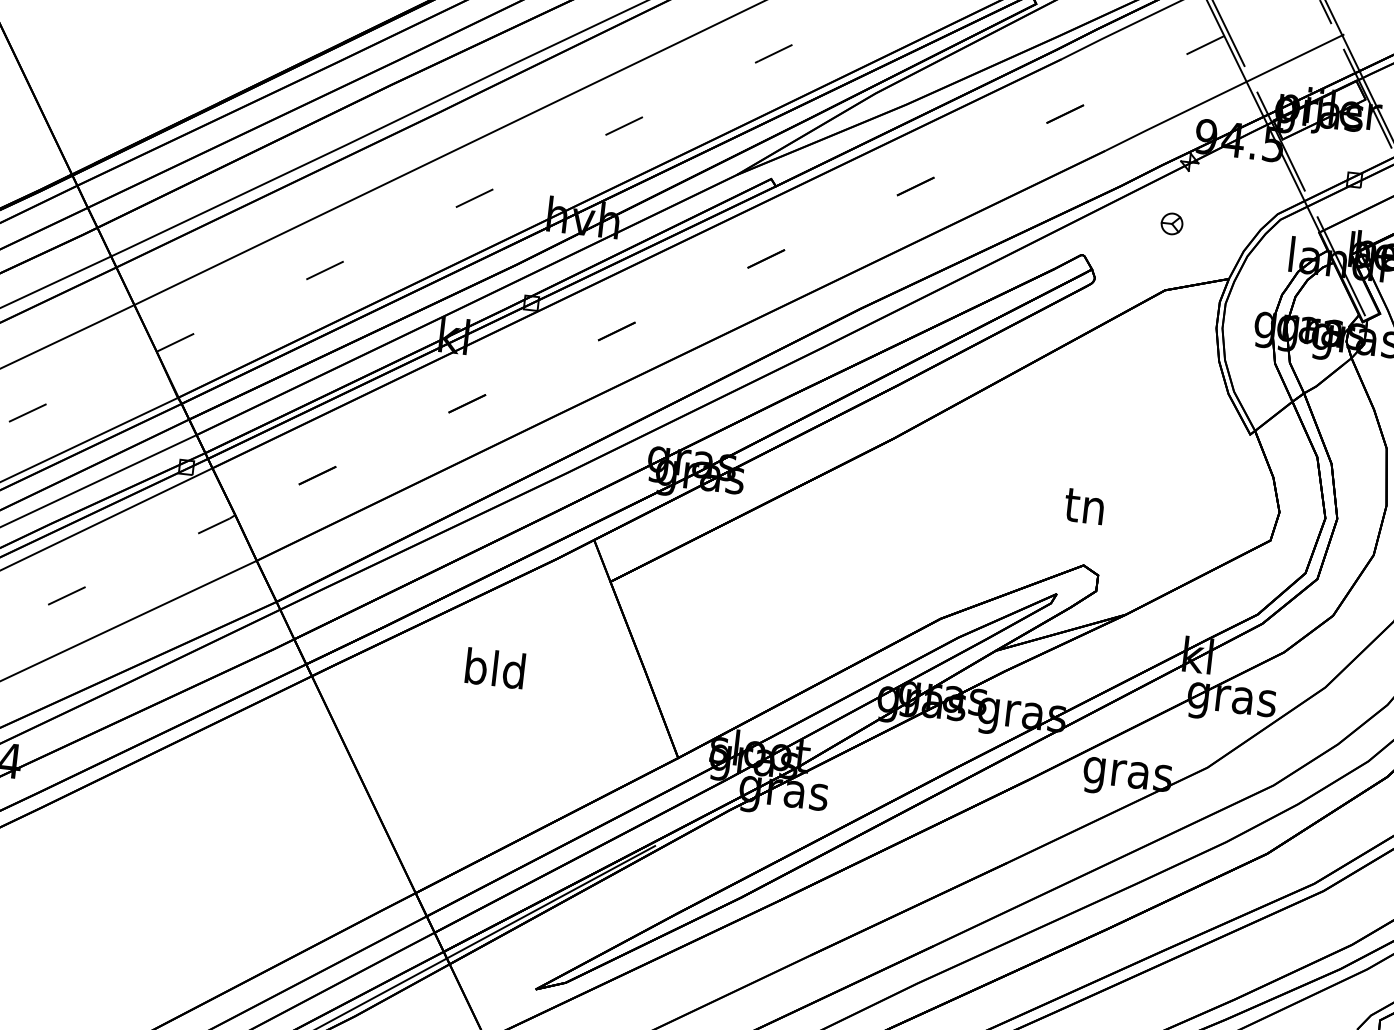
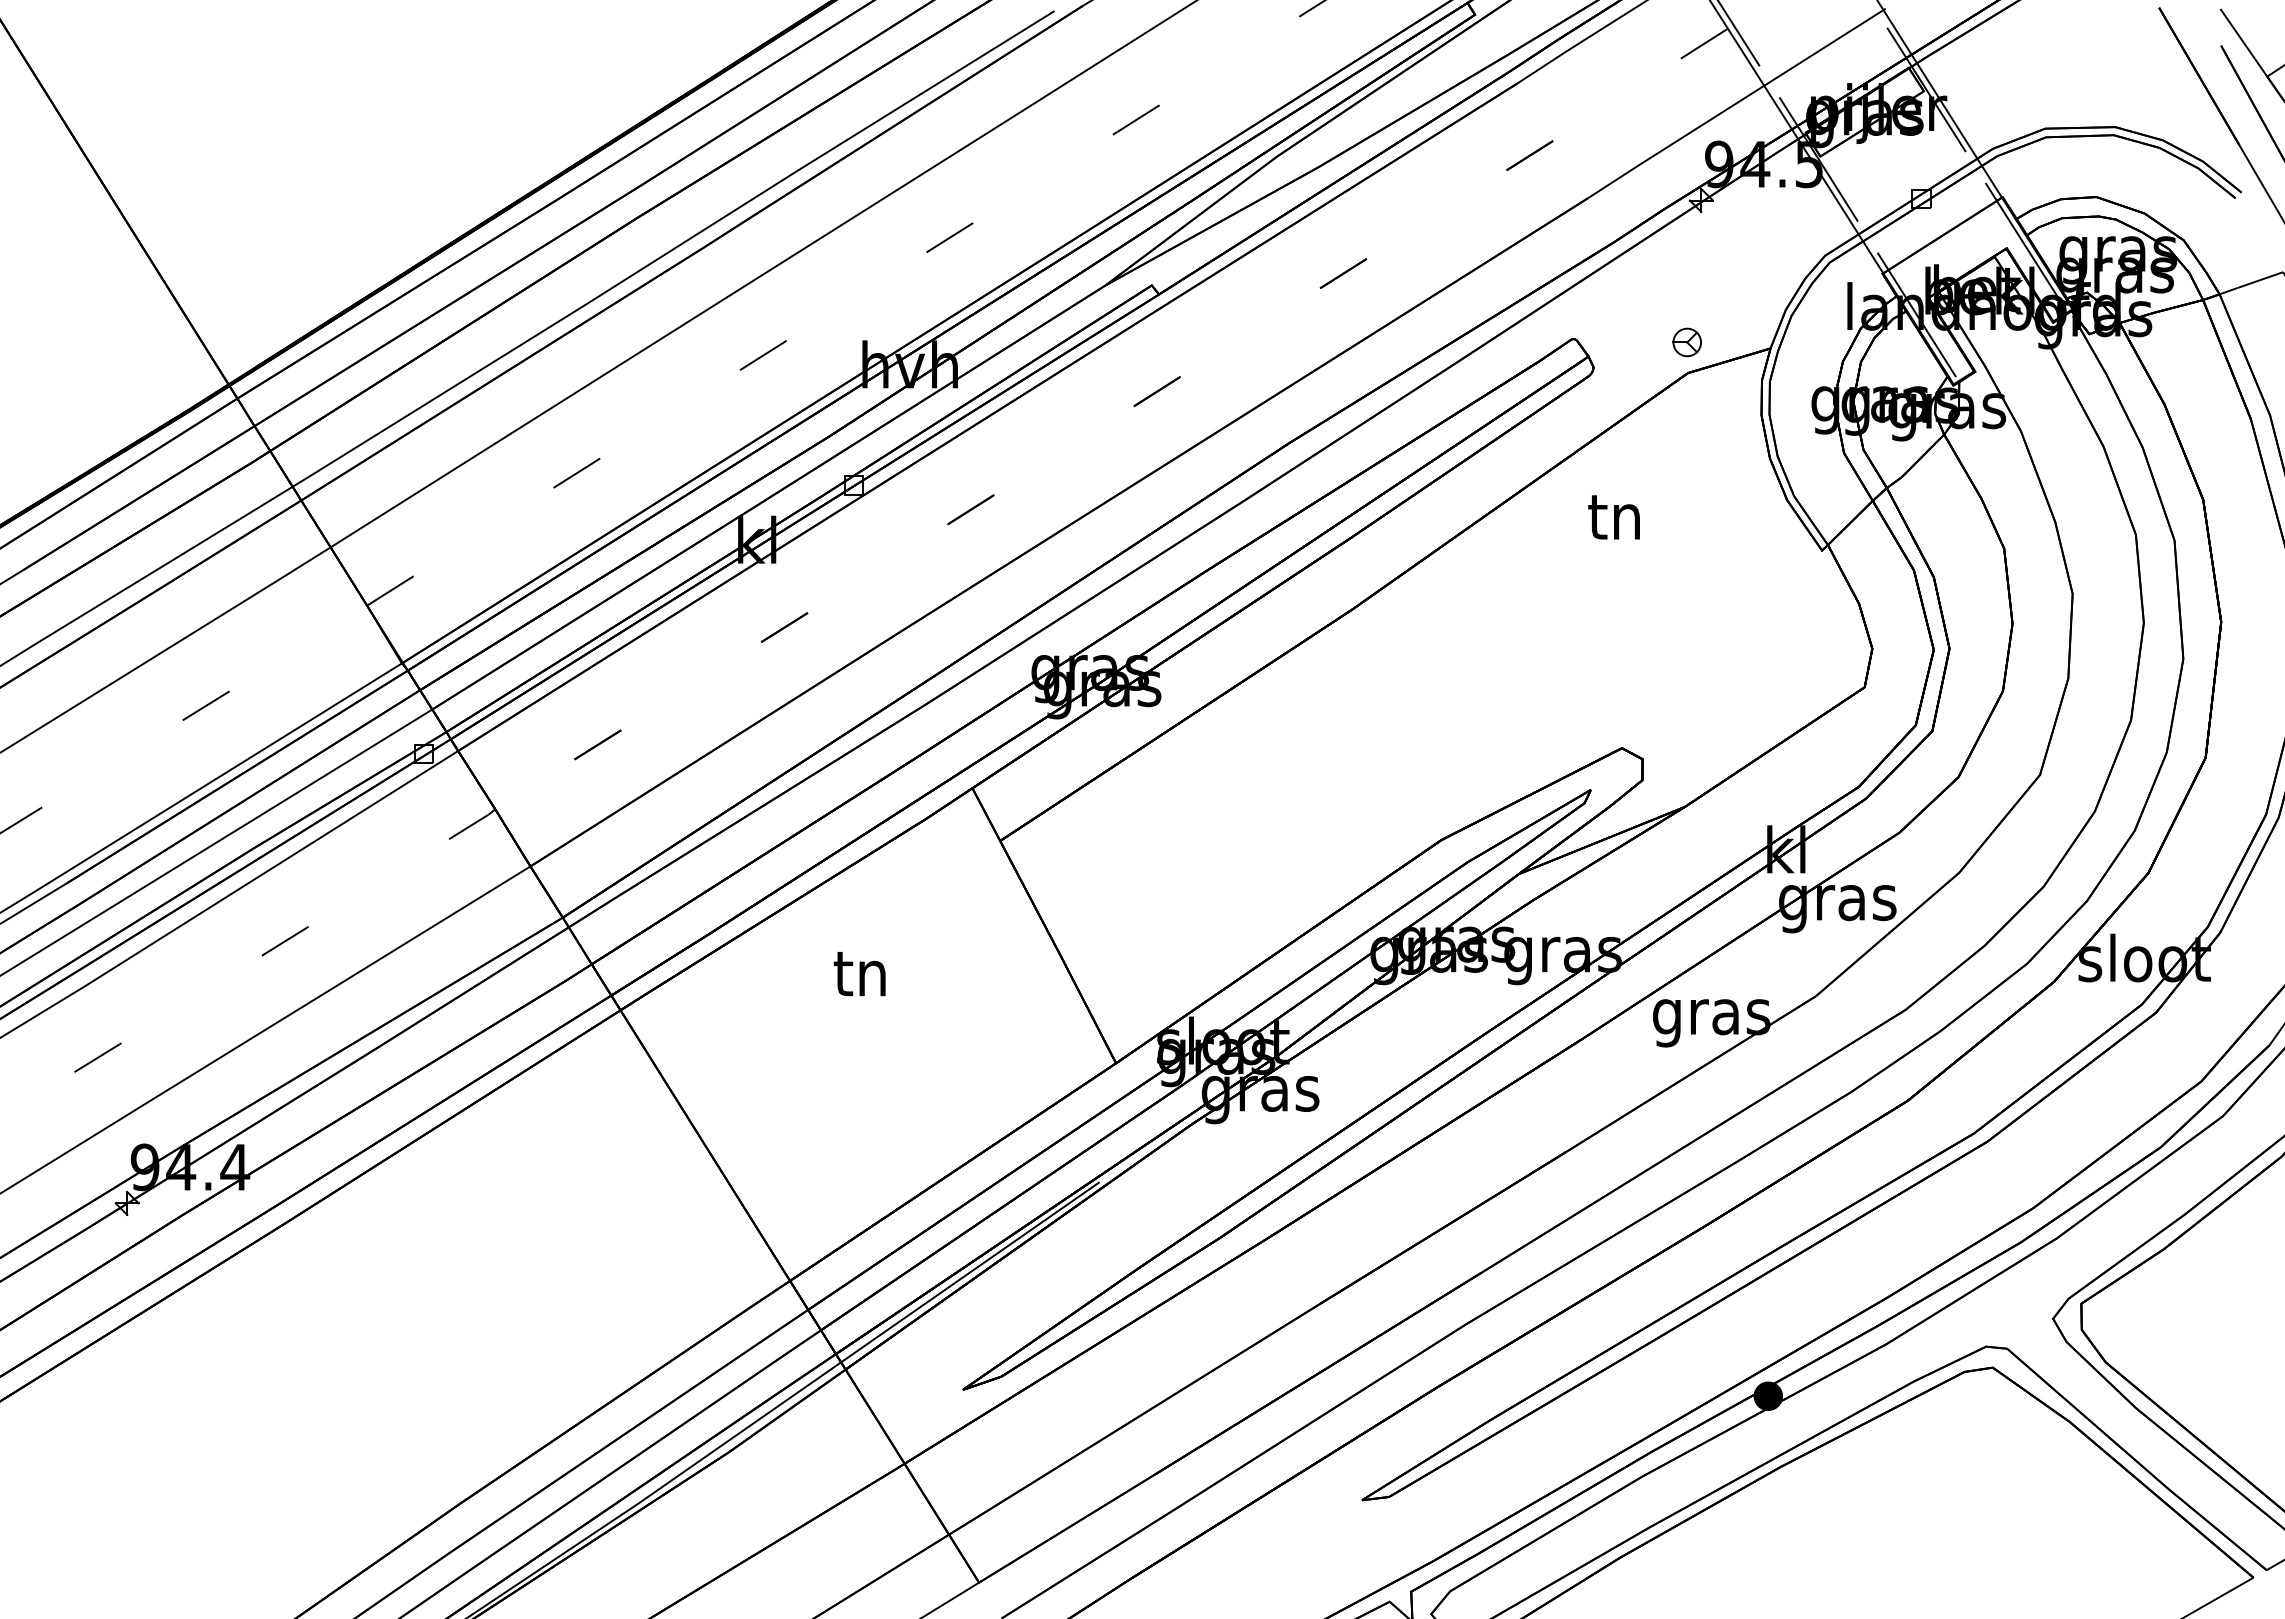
part: (1171, 223) -> (1686, 342), moved
text: (1083, 506) -> (1613, 517), moved
text: (495, 668) -> (861, 972), bld -> tn

